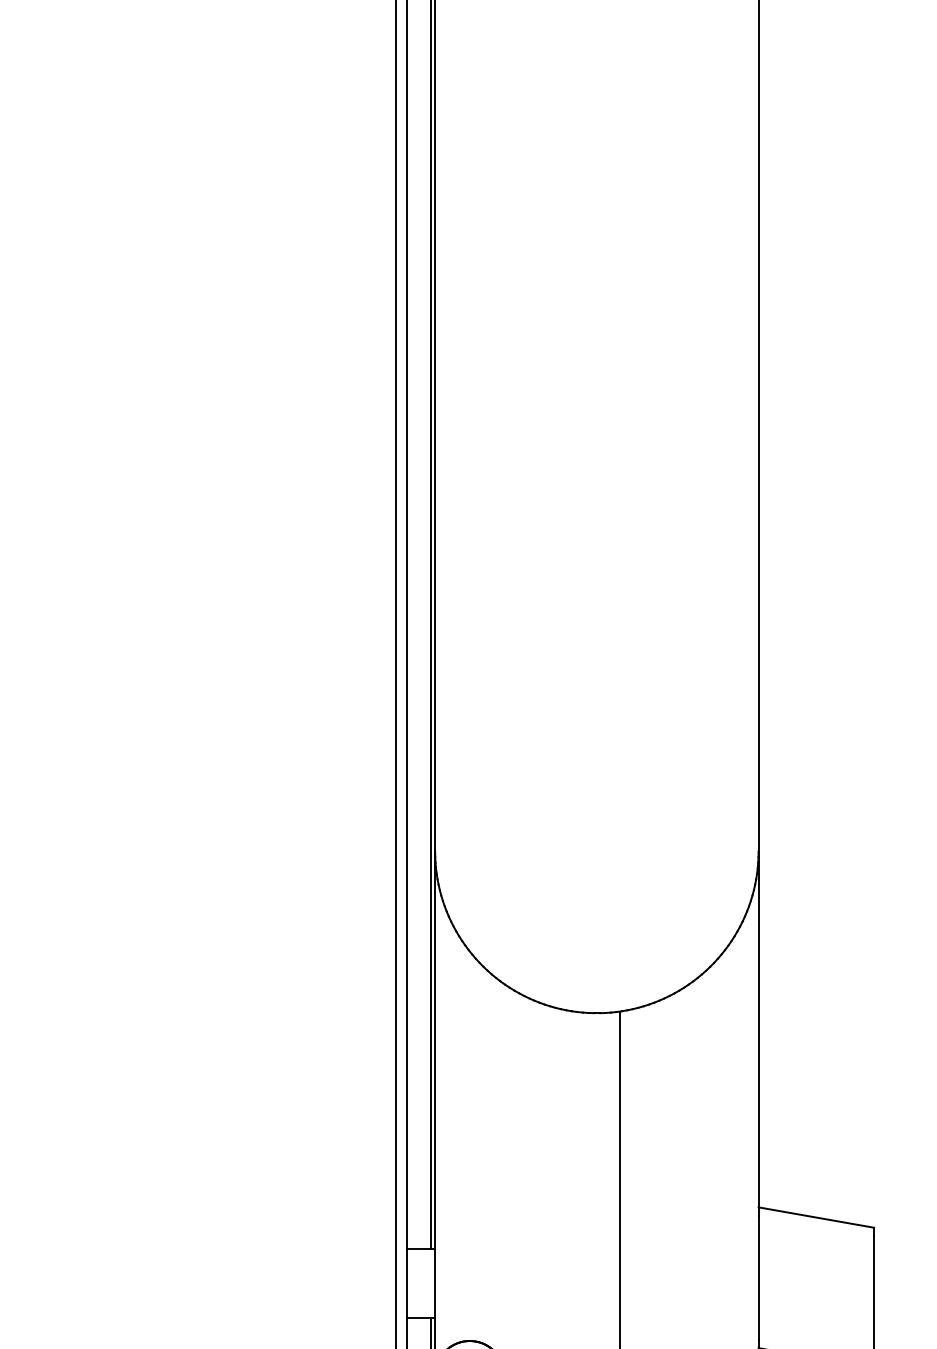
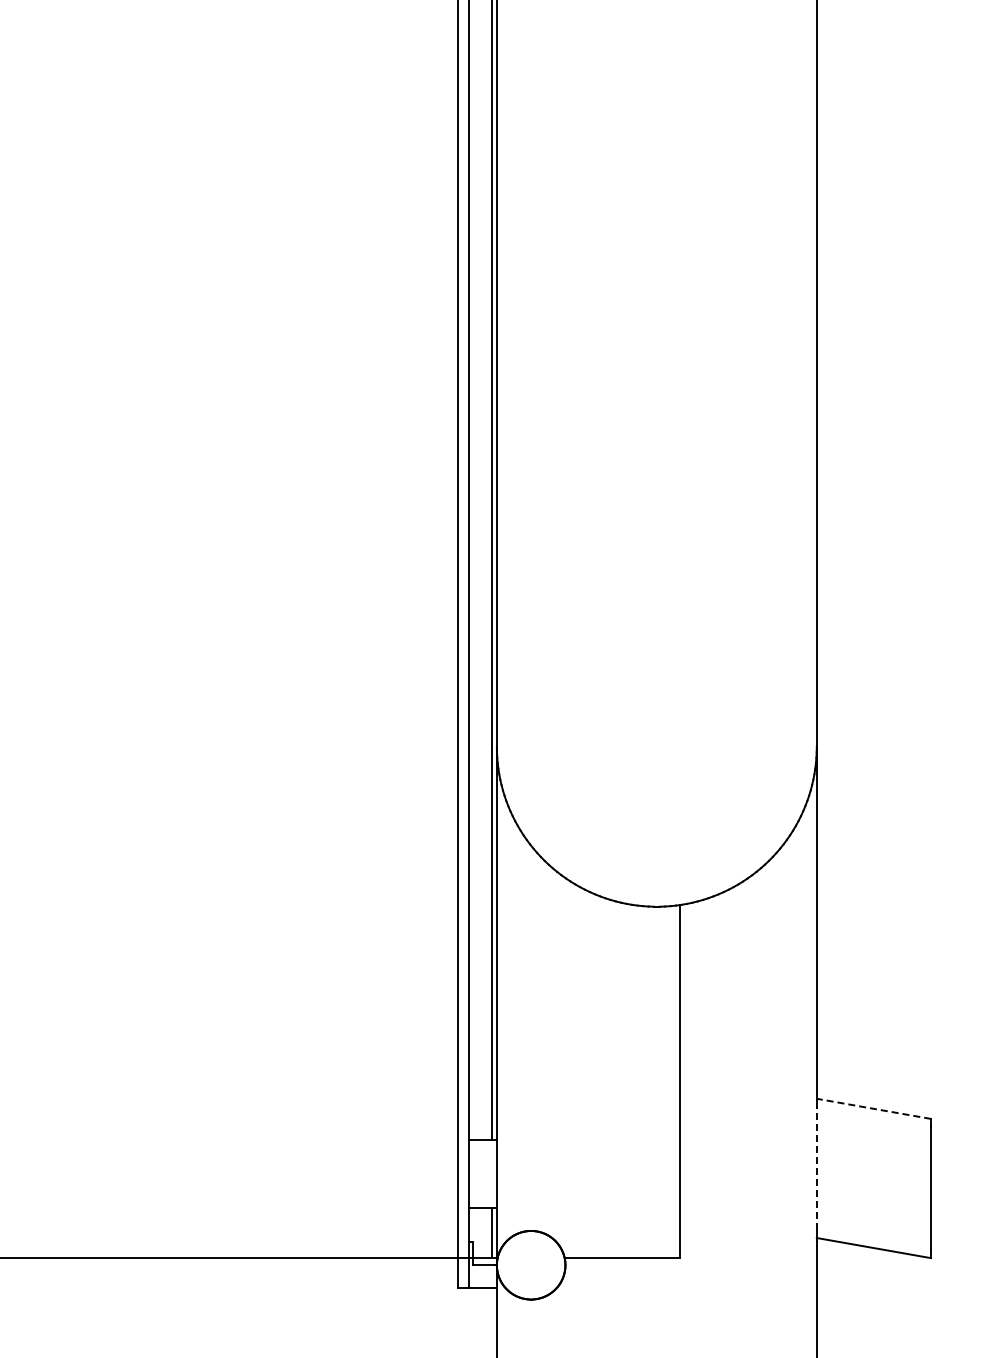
line: (815, 1217) -> (873, 1108), solid -> dashed
line: (758, 1276) -> (816, 1167), solid -> dashed

